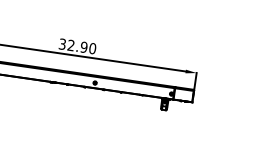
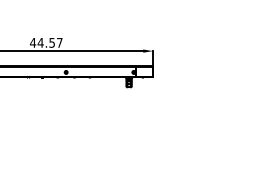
text: (77, 46) -> (46, 42), 32.90 -> 44.57

